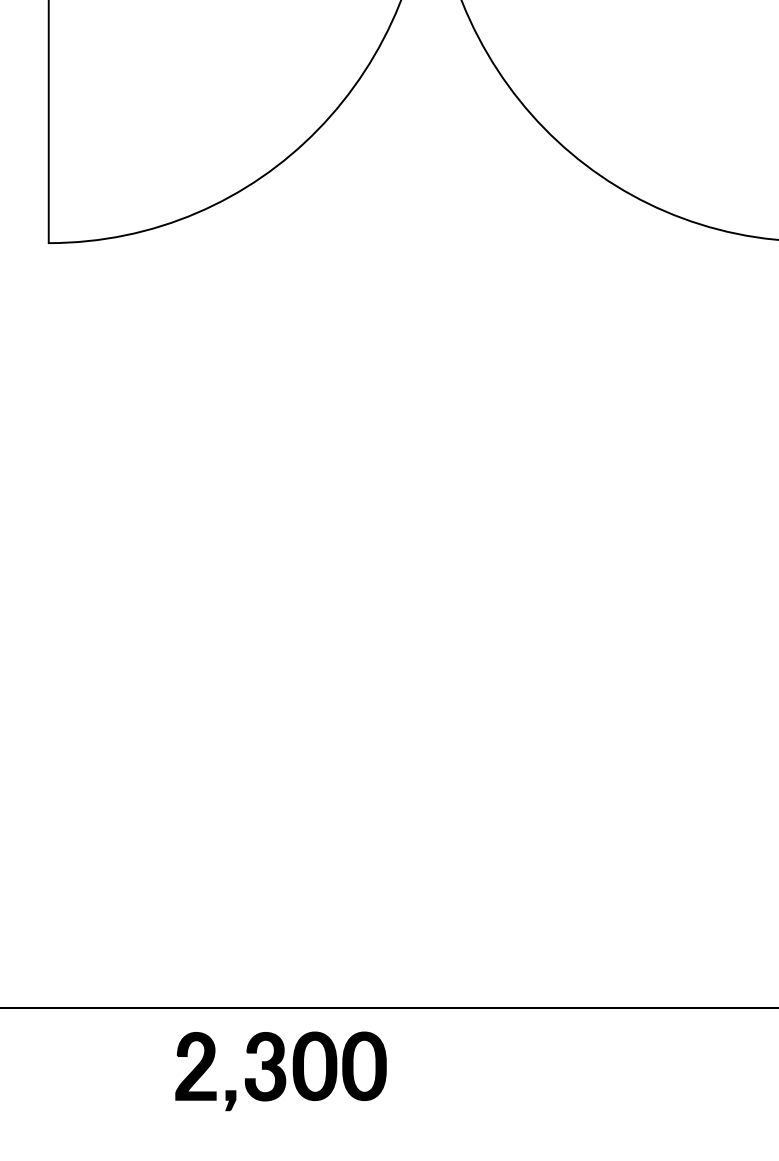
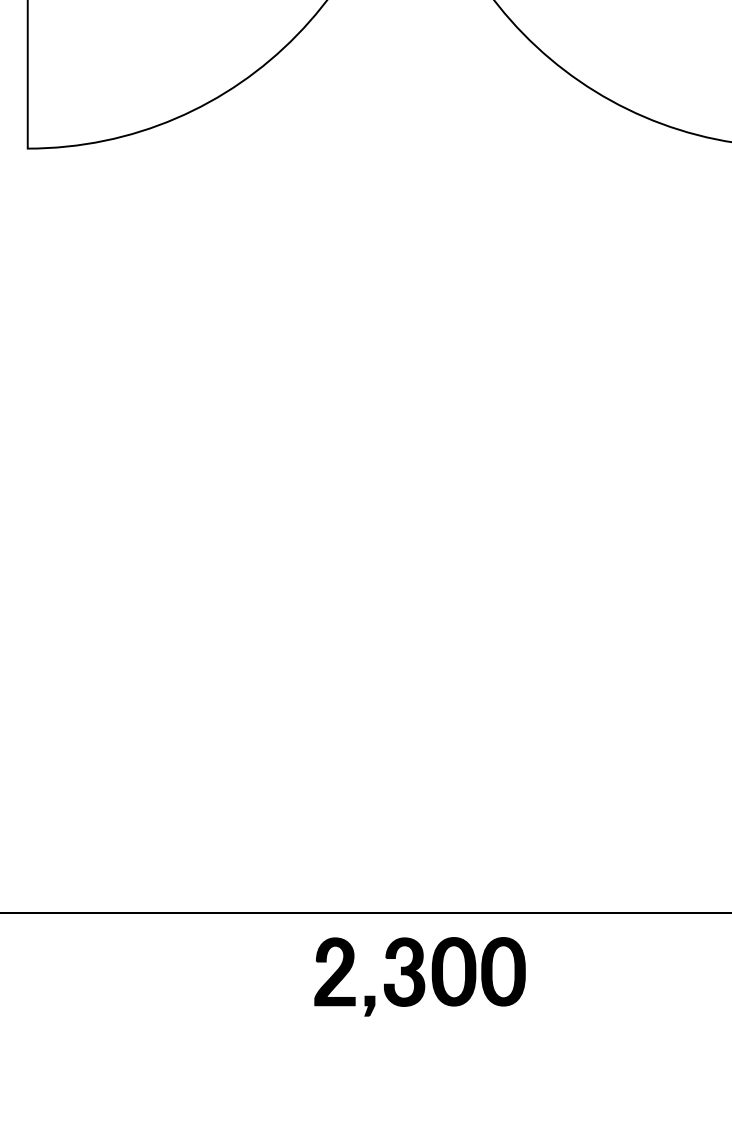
part: (280, 1071) -> (419, 976), moved

